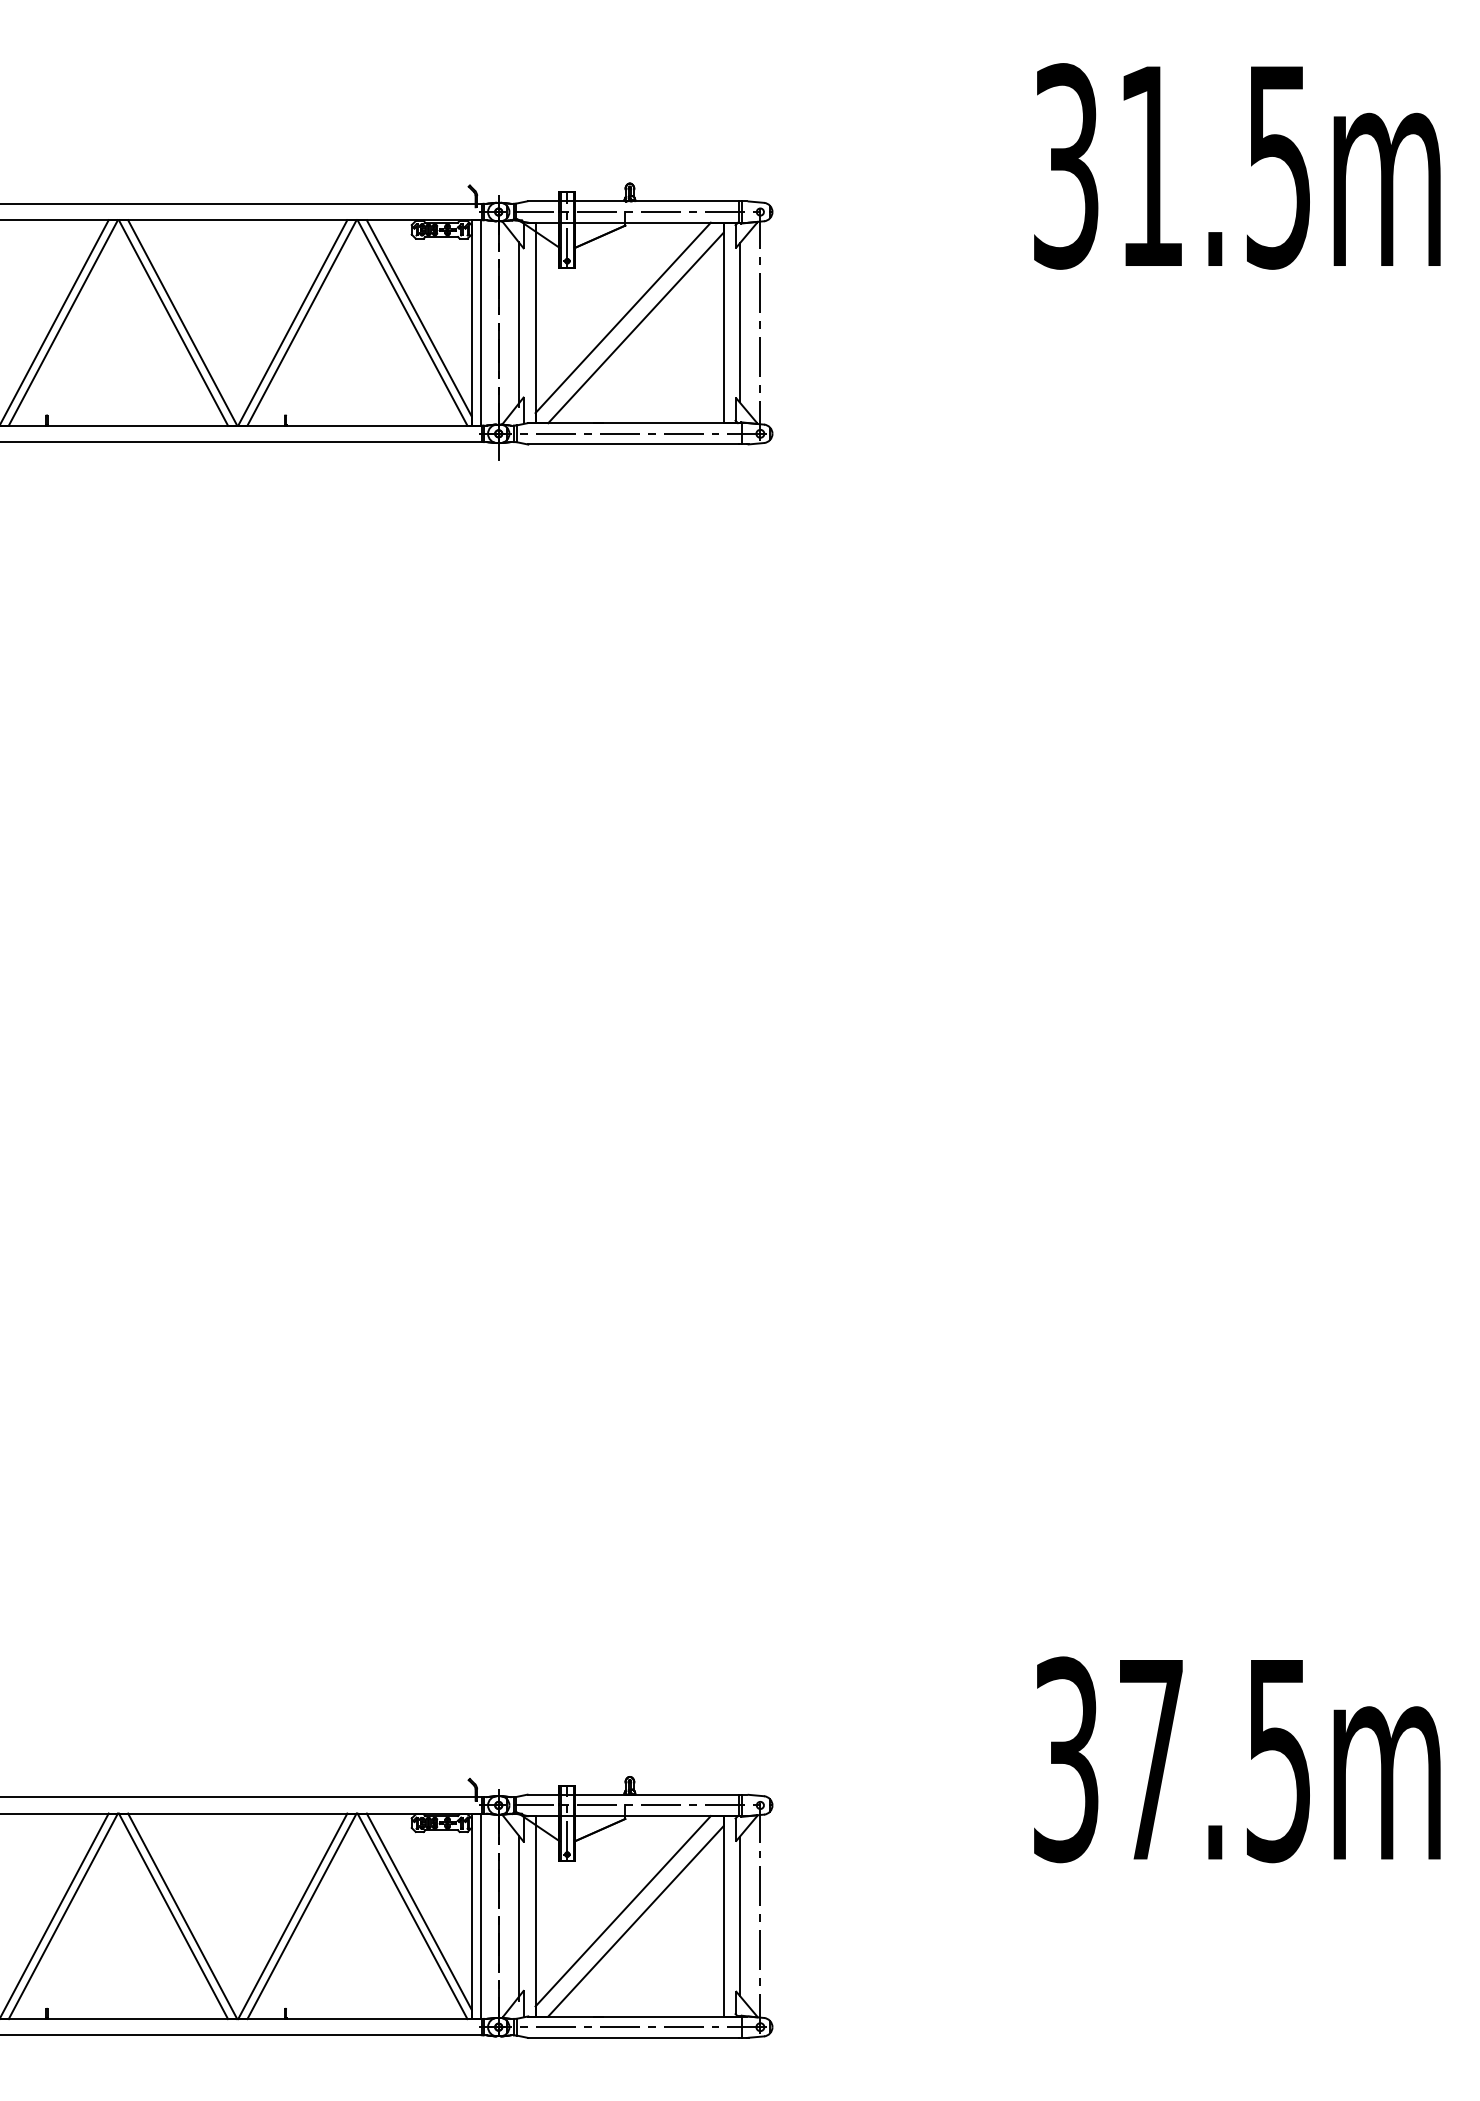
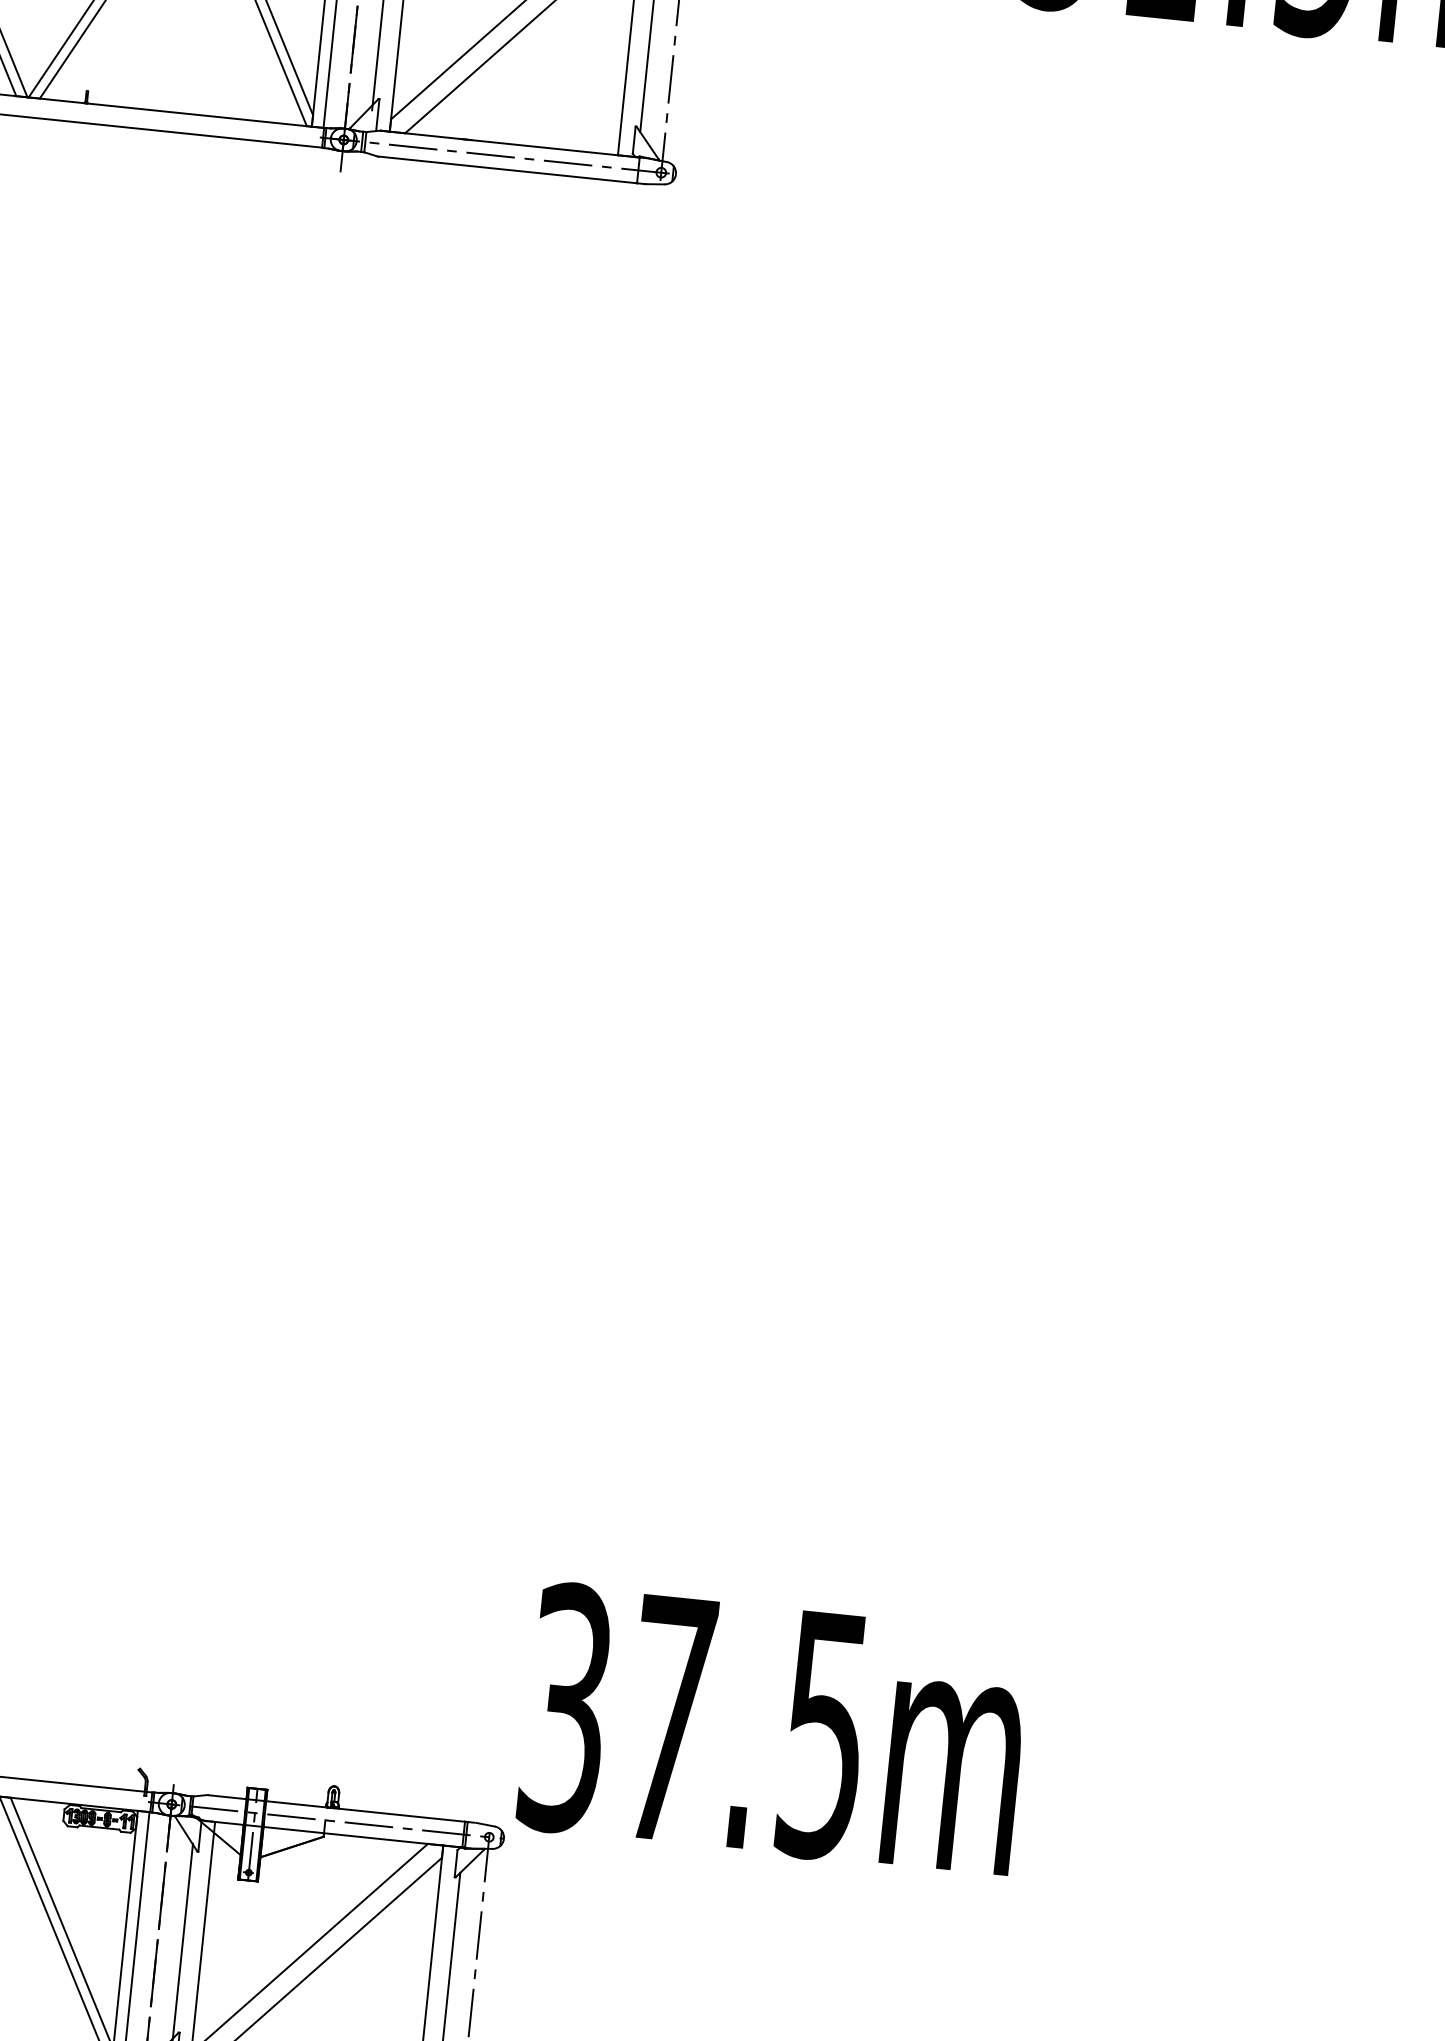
text: (1237, 1759) -> (774, 1729), moved

